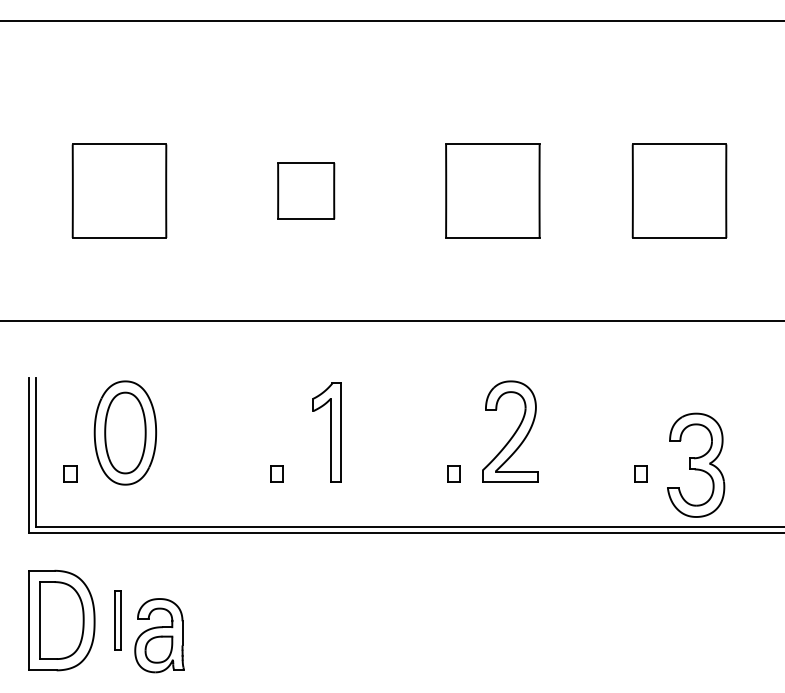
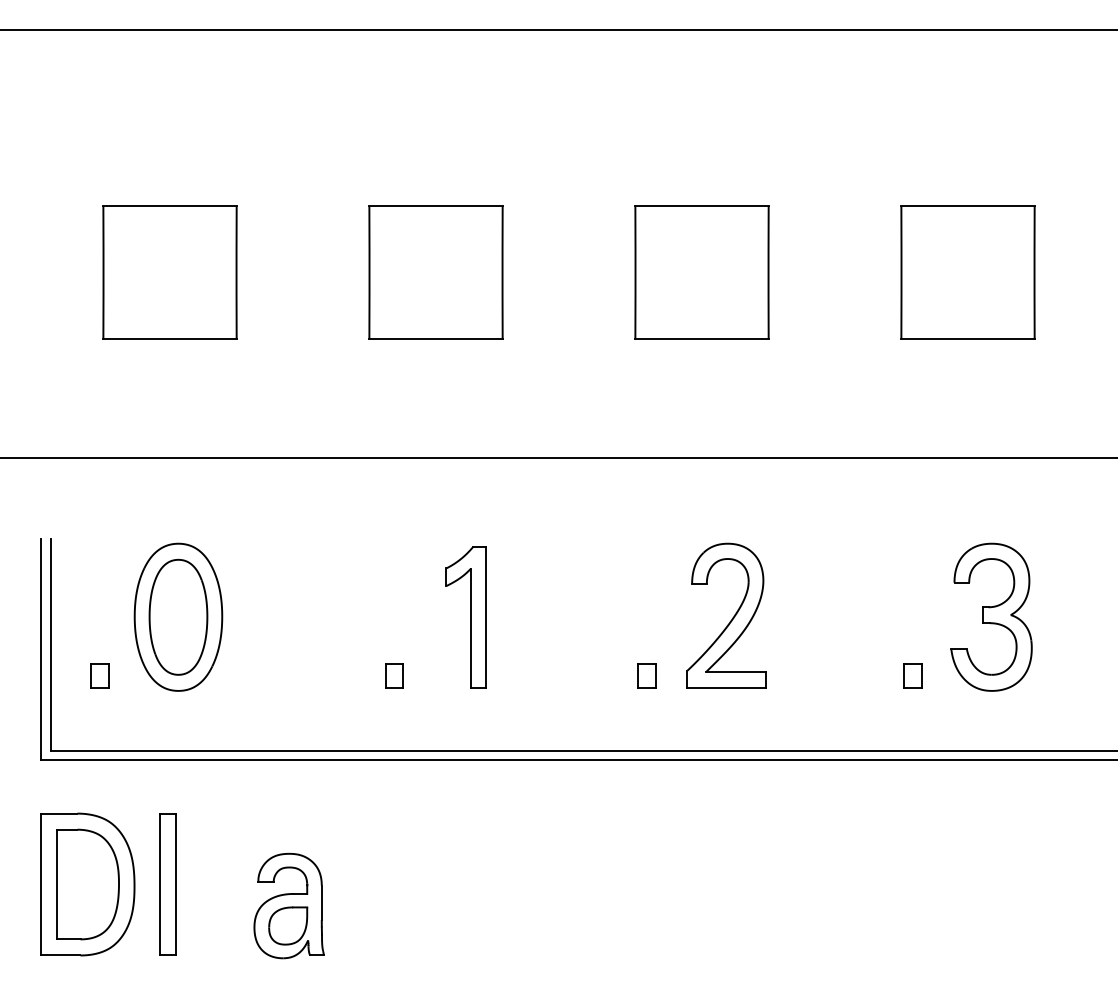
part: (305, 191) -> (435, 272), size x1.67
part: (696, 464) -> (991, 616), moved
part: (117, 620) -> (167, 884), size x1.67
part: (159, 635) -> (288, 905), moved

